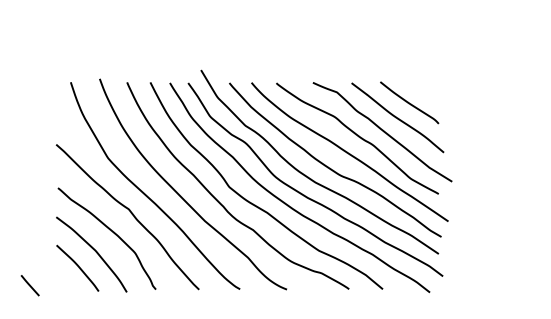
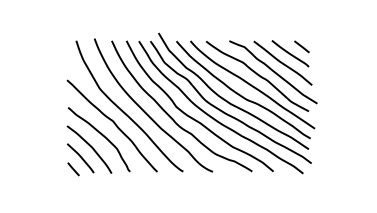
line: (427, 91) -> (301, 46), added
line: (30, 285) -> (73, 169), moved

